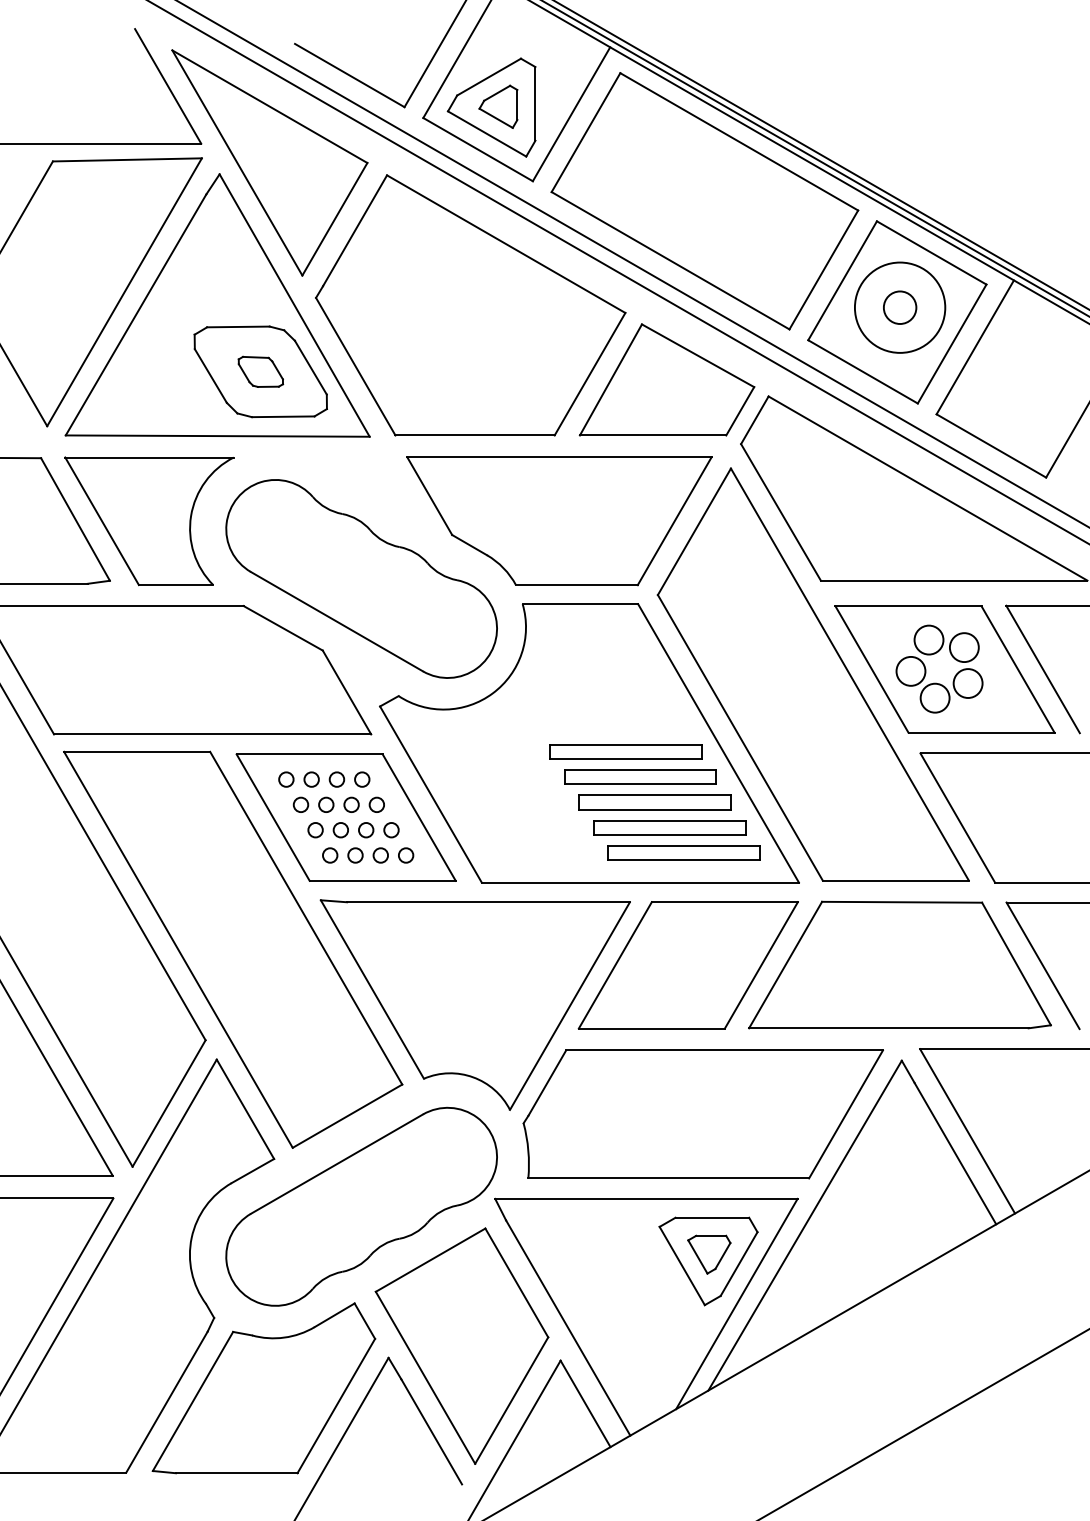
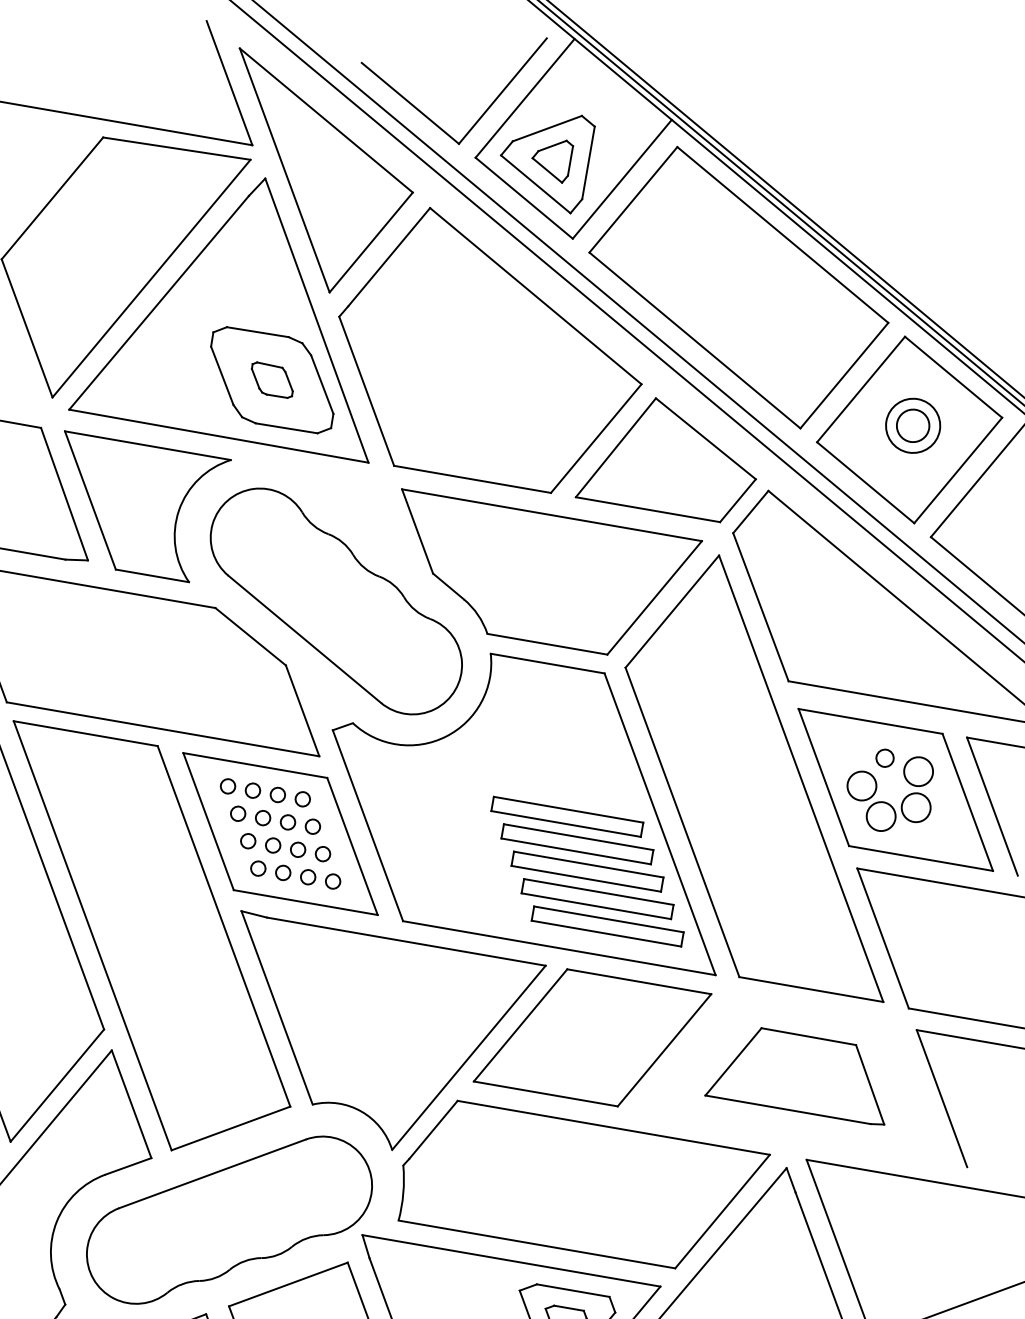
circle: (899, 307) -> (912, 425), size x0.6
circle: (928, 639) -> (884, 757), size x0.6
part: (899, 964) -> (800, 1072), size x0.6

